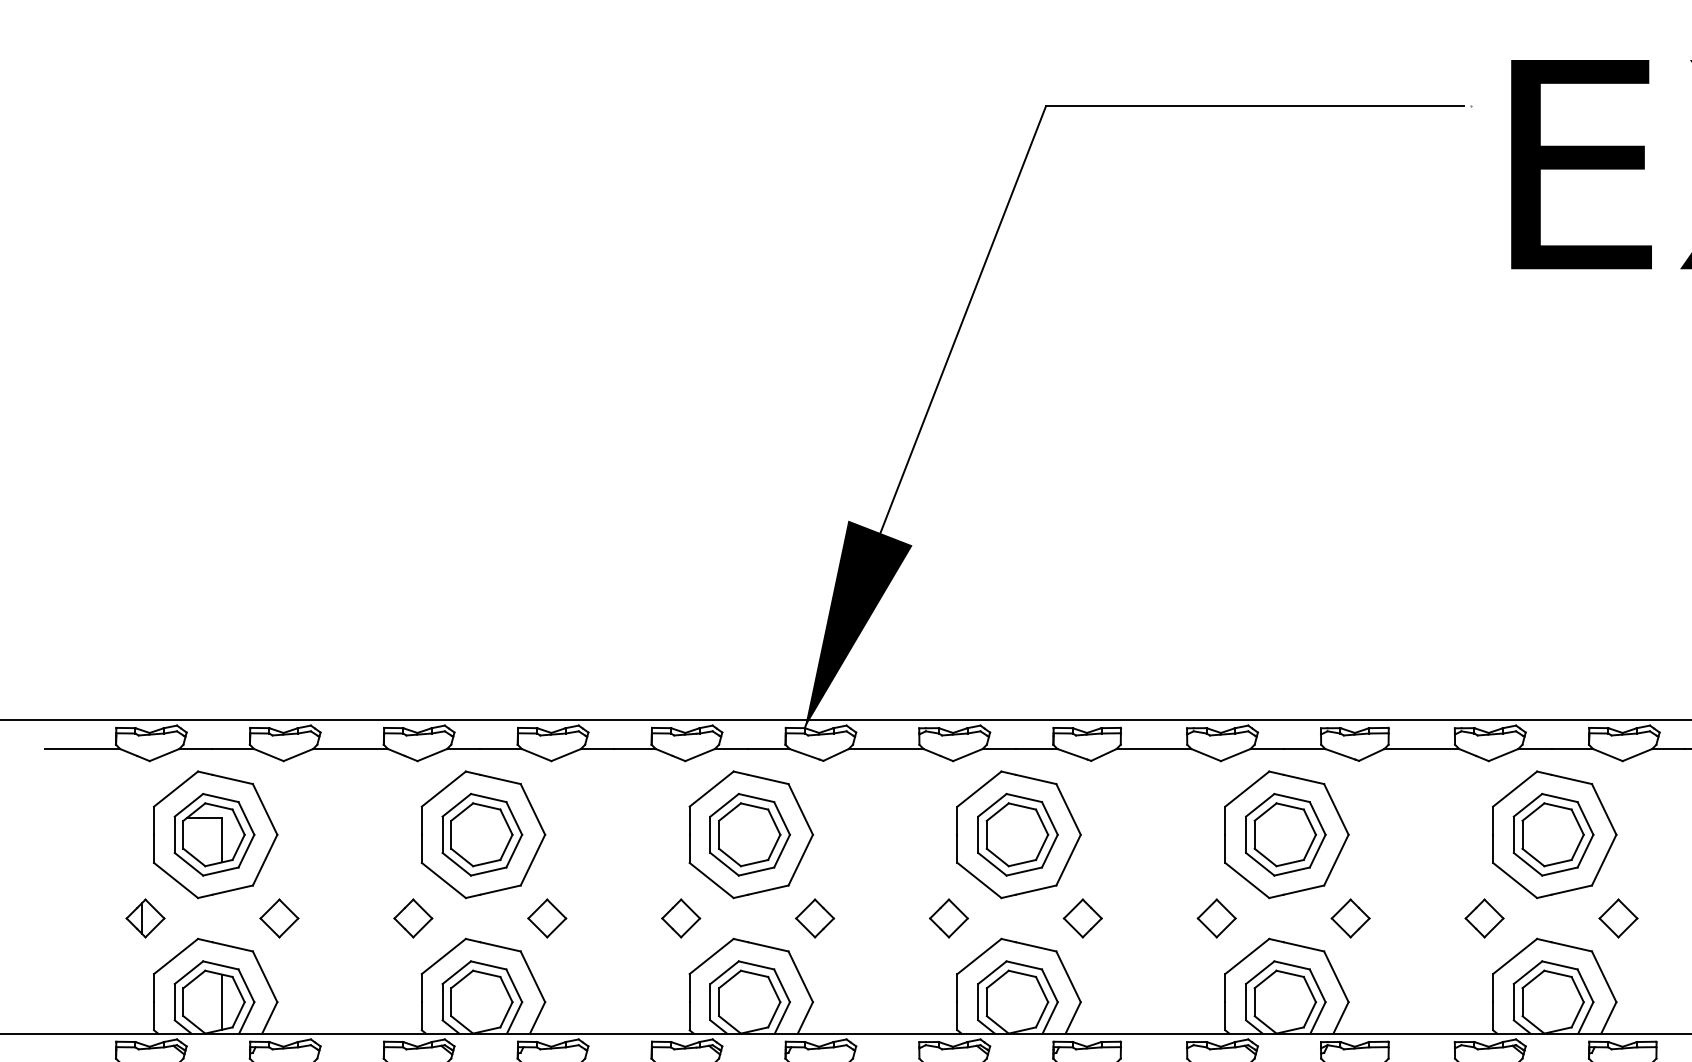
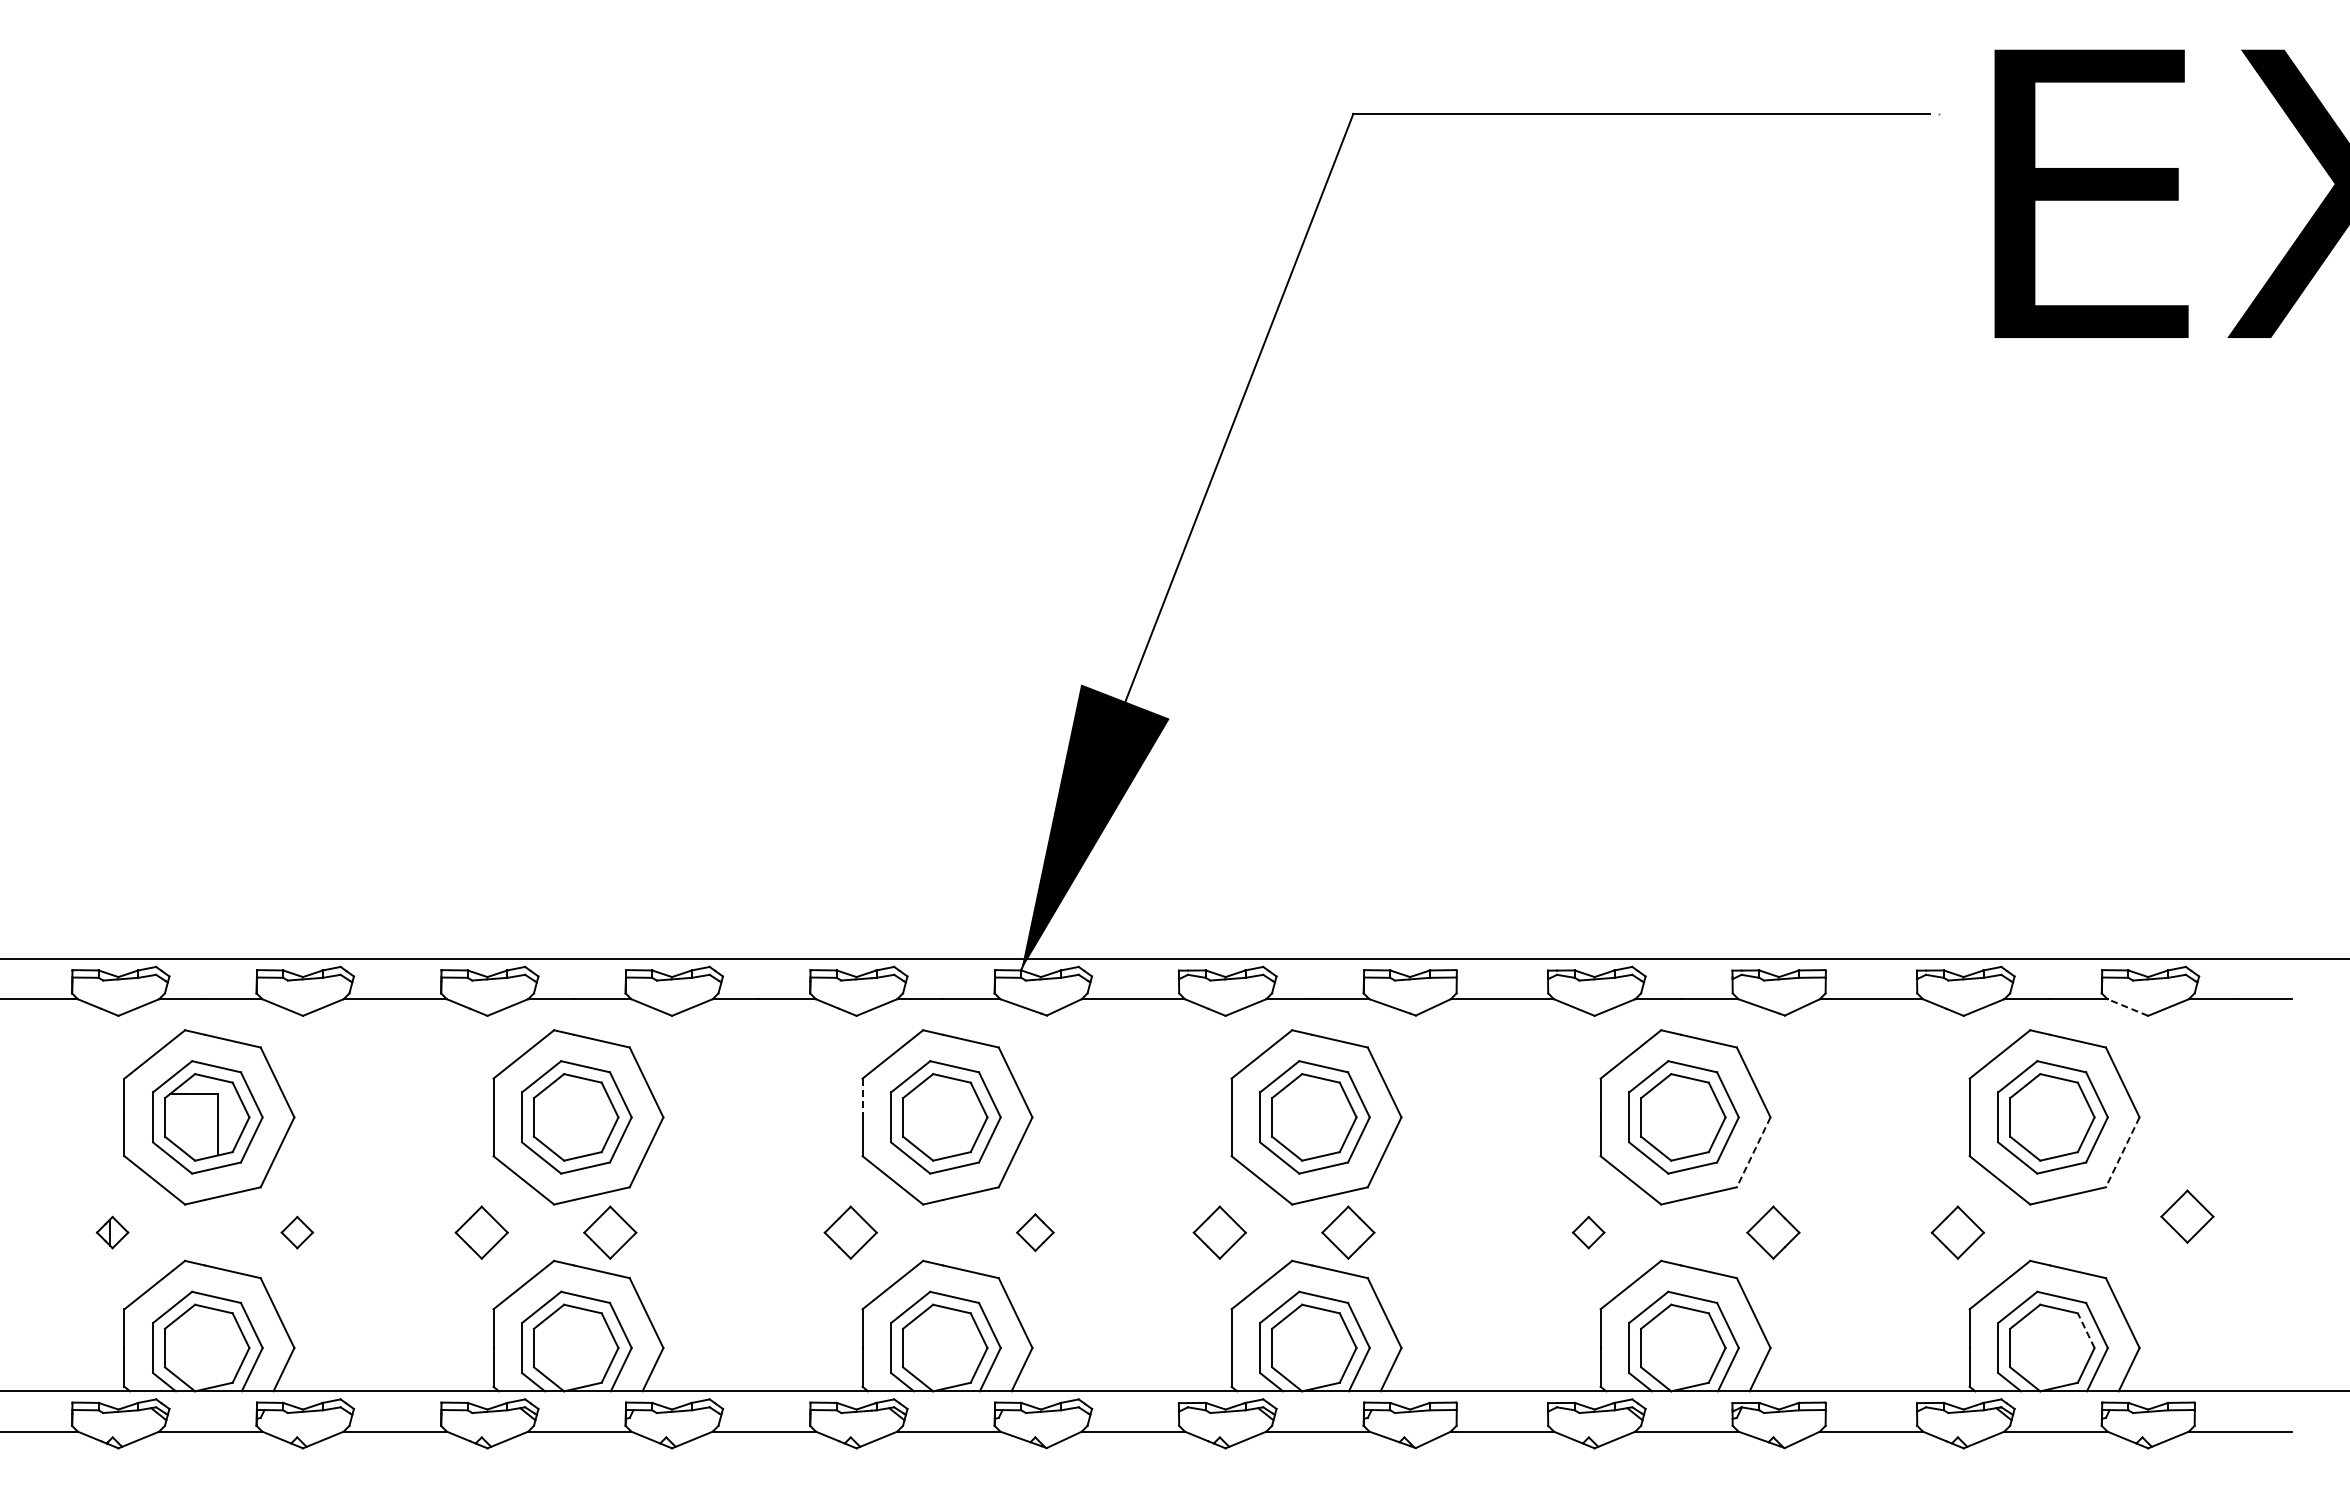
line: (1607, 755) -> (2127, 1007), solid -> dashed
line: (689, 821) -> (862, 1098), solid -> dashed
line: (1336, 860) -> (1753, 1152), solid -> dashed
line: (1604, 860) -> (2122, 1152), solid -> dashed
part: (145, 918) -> (112, 1232), size x0.6
part: (279, 918) -> (297, 1232), size x0.6
part: (547, 918) -> (610, 1232), moved
part: (815, 918) -> (1035, 1232), size x0.7
part: (1082, 918) -> (1348, 1232), moved
part: (1216, 918) -> (1588, 1232), size x0.6
part: (1618, 918) -> (2187, 1216), moved
line: (1577, 989) -> (2086, 1330), solid -> dashed
line: (222, 1002) -> (218, 1348), removed

